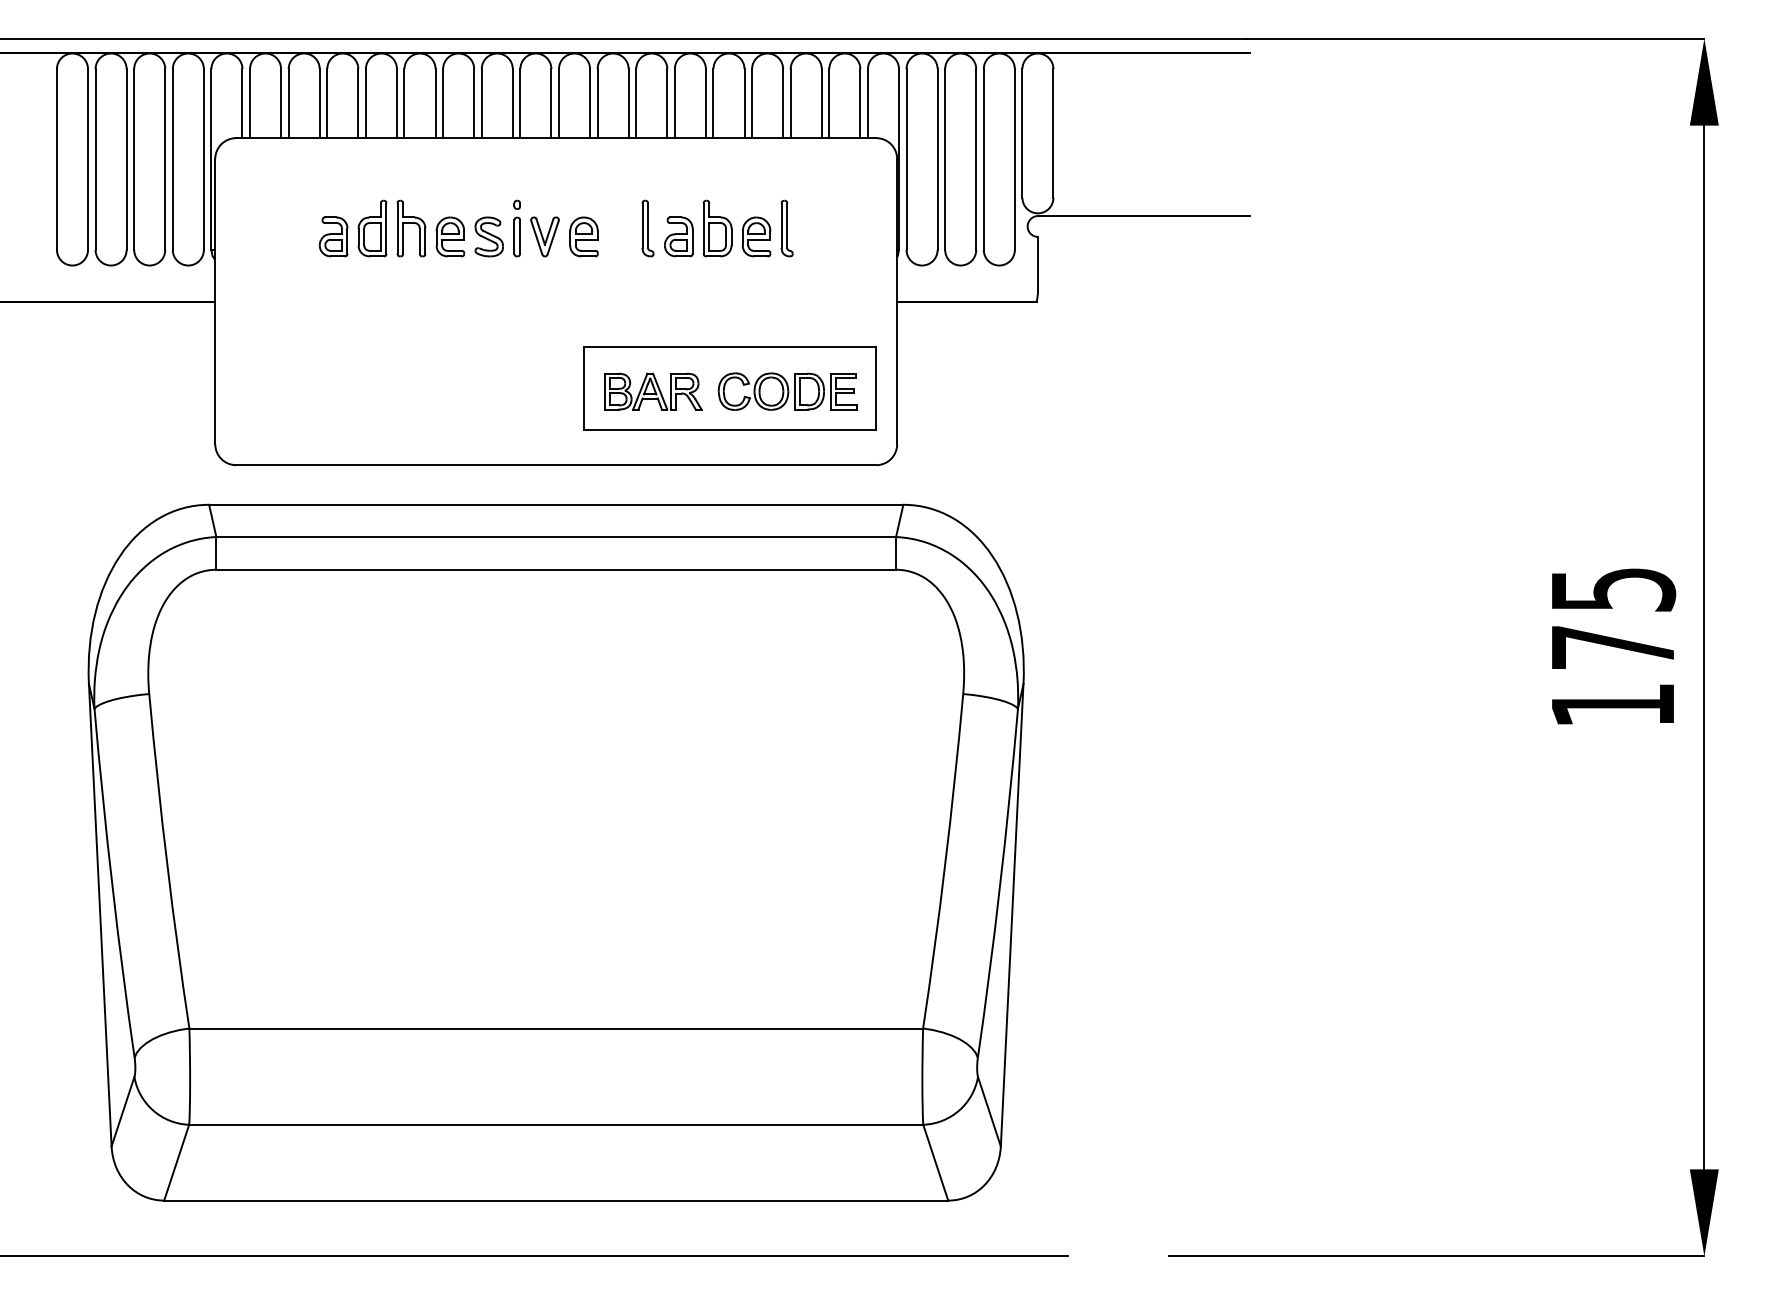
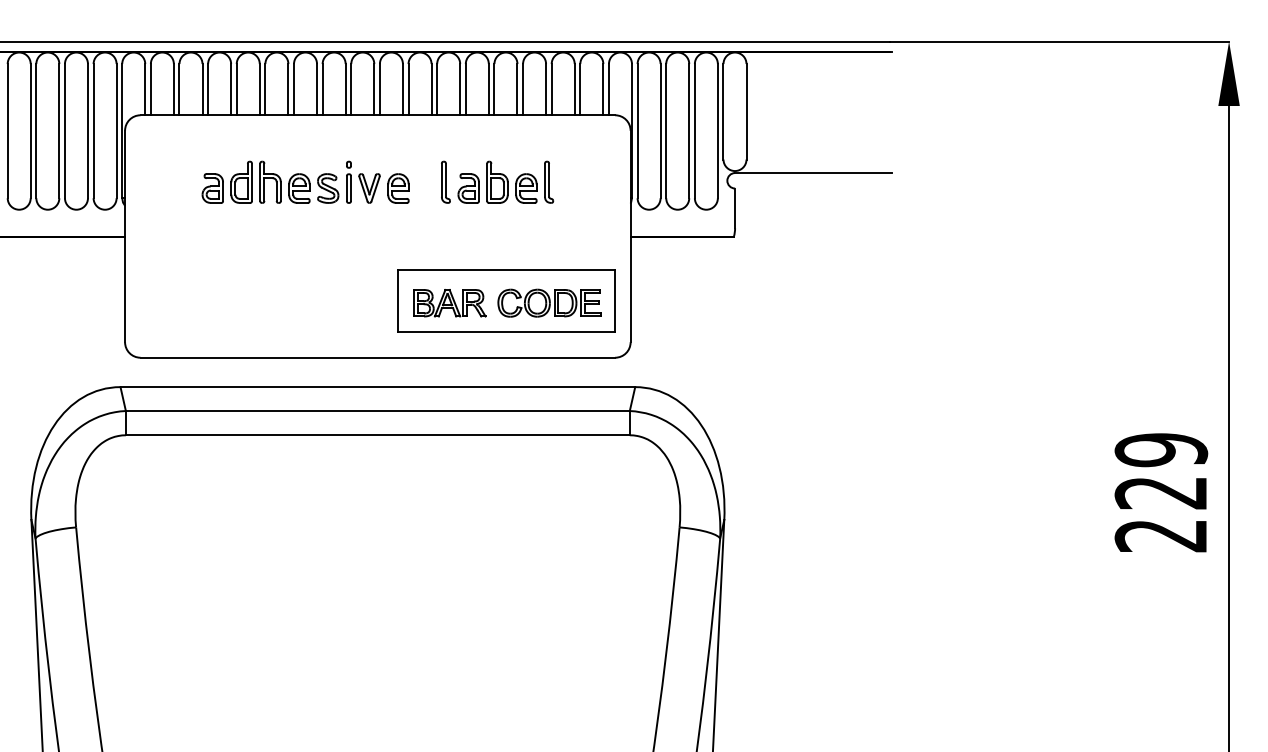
text: (1613, 647) -> (1161, 492), 175 -> 229

